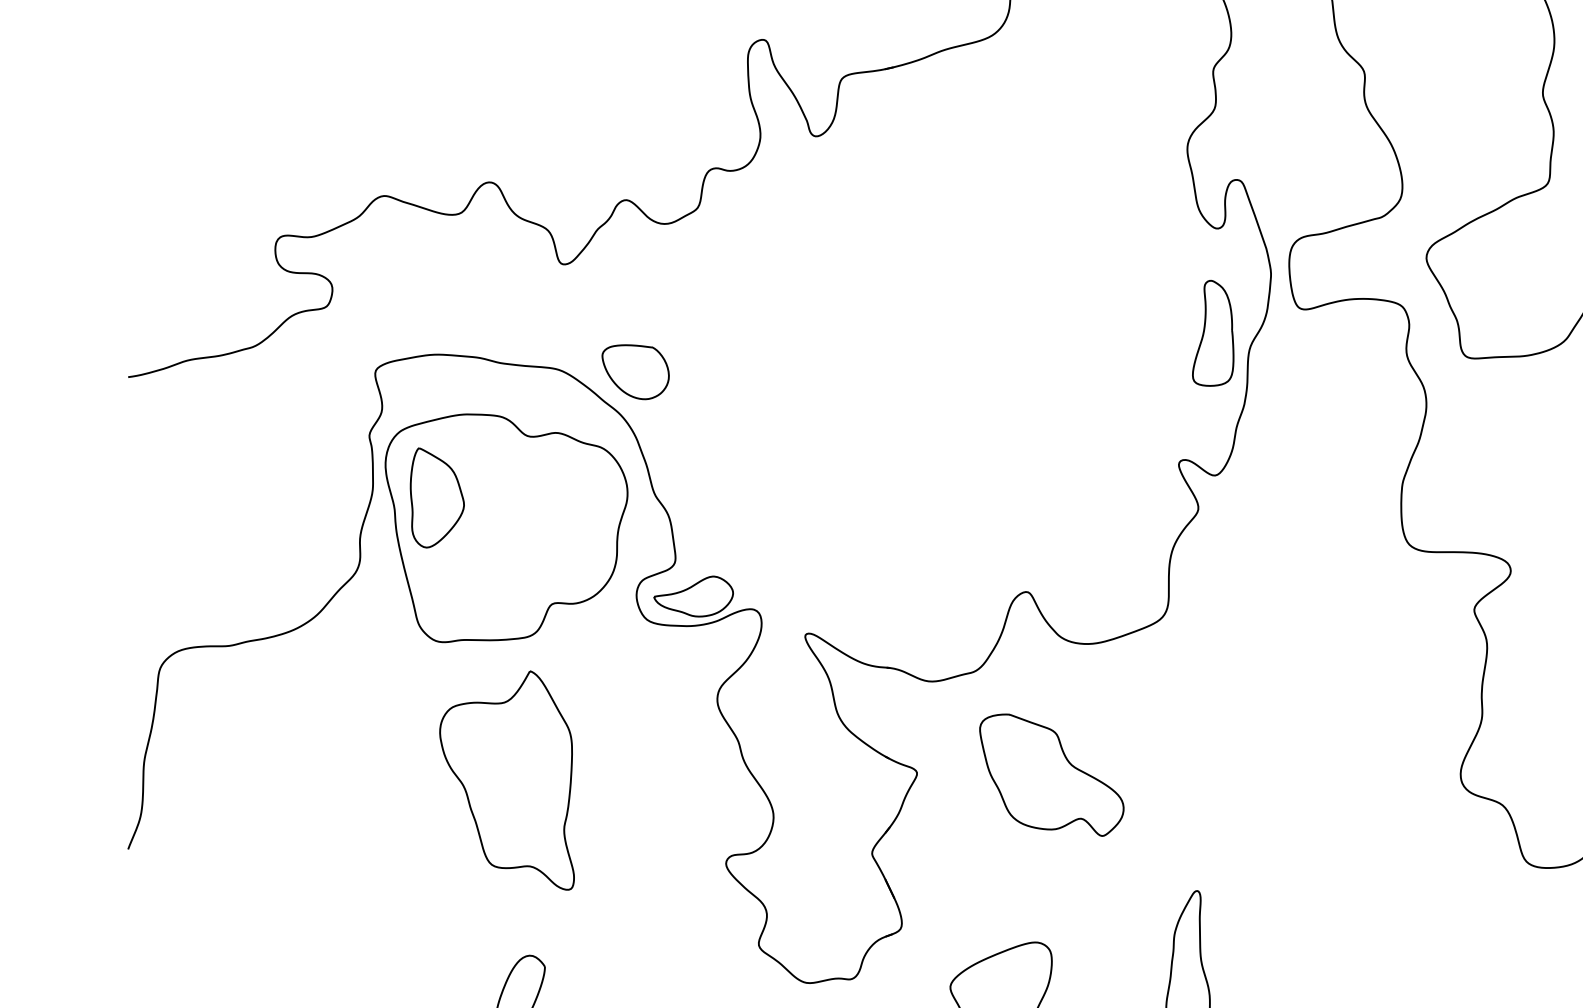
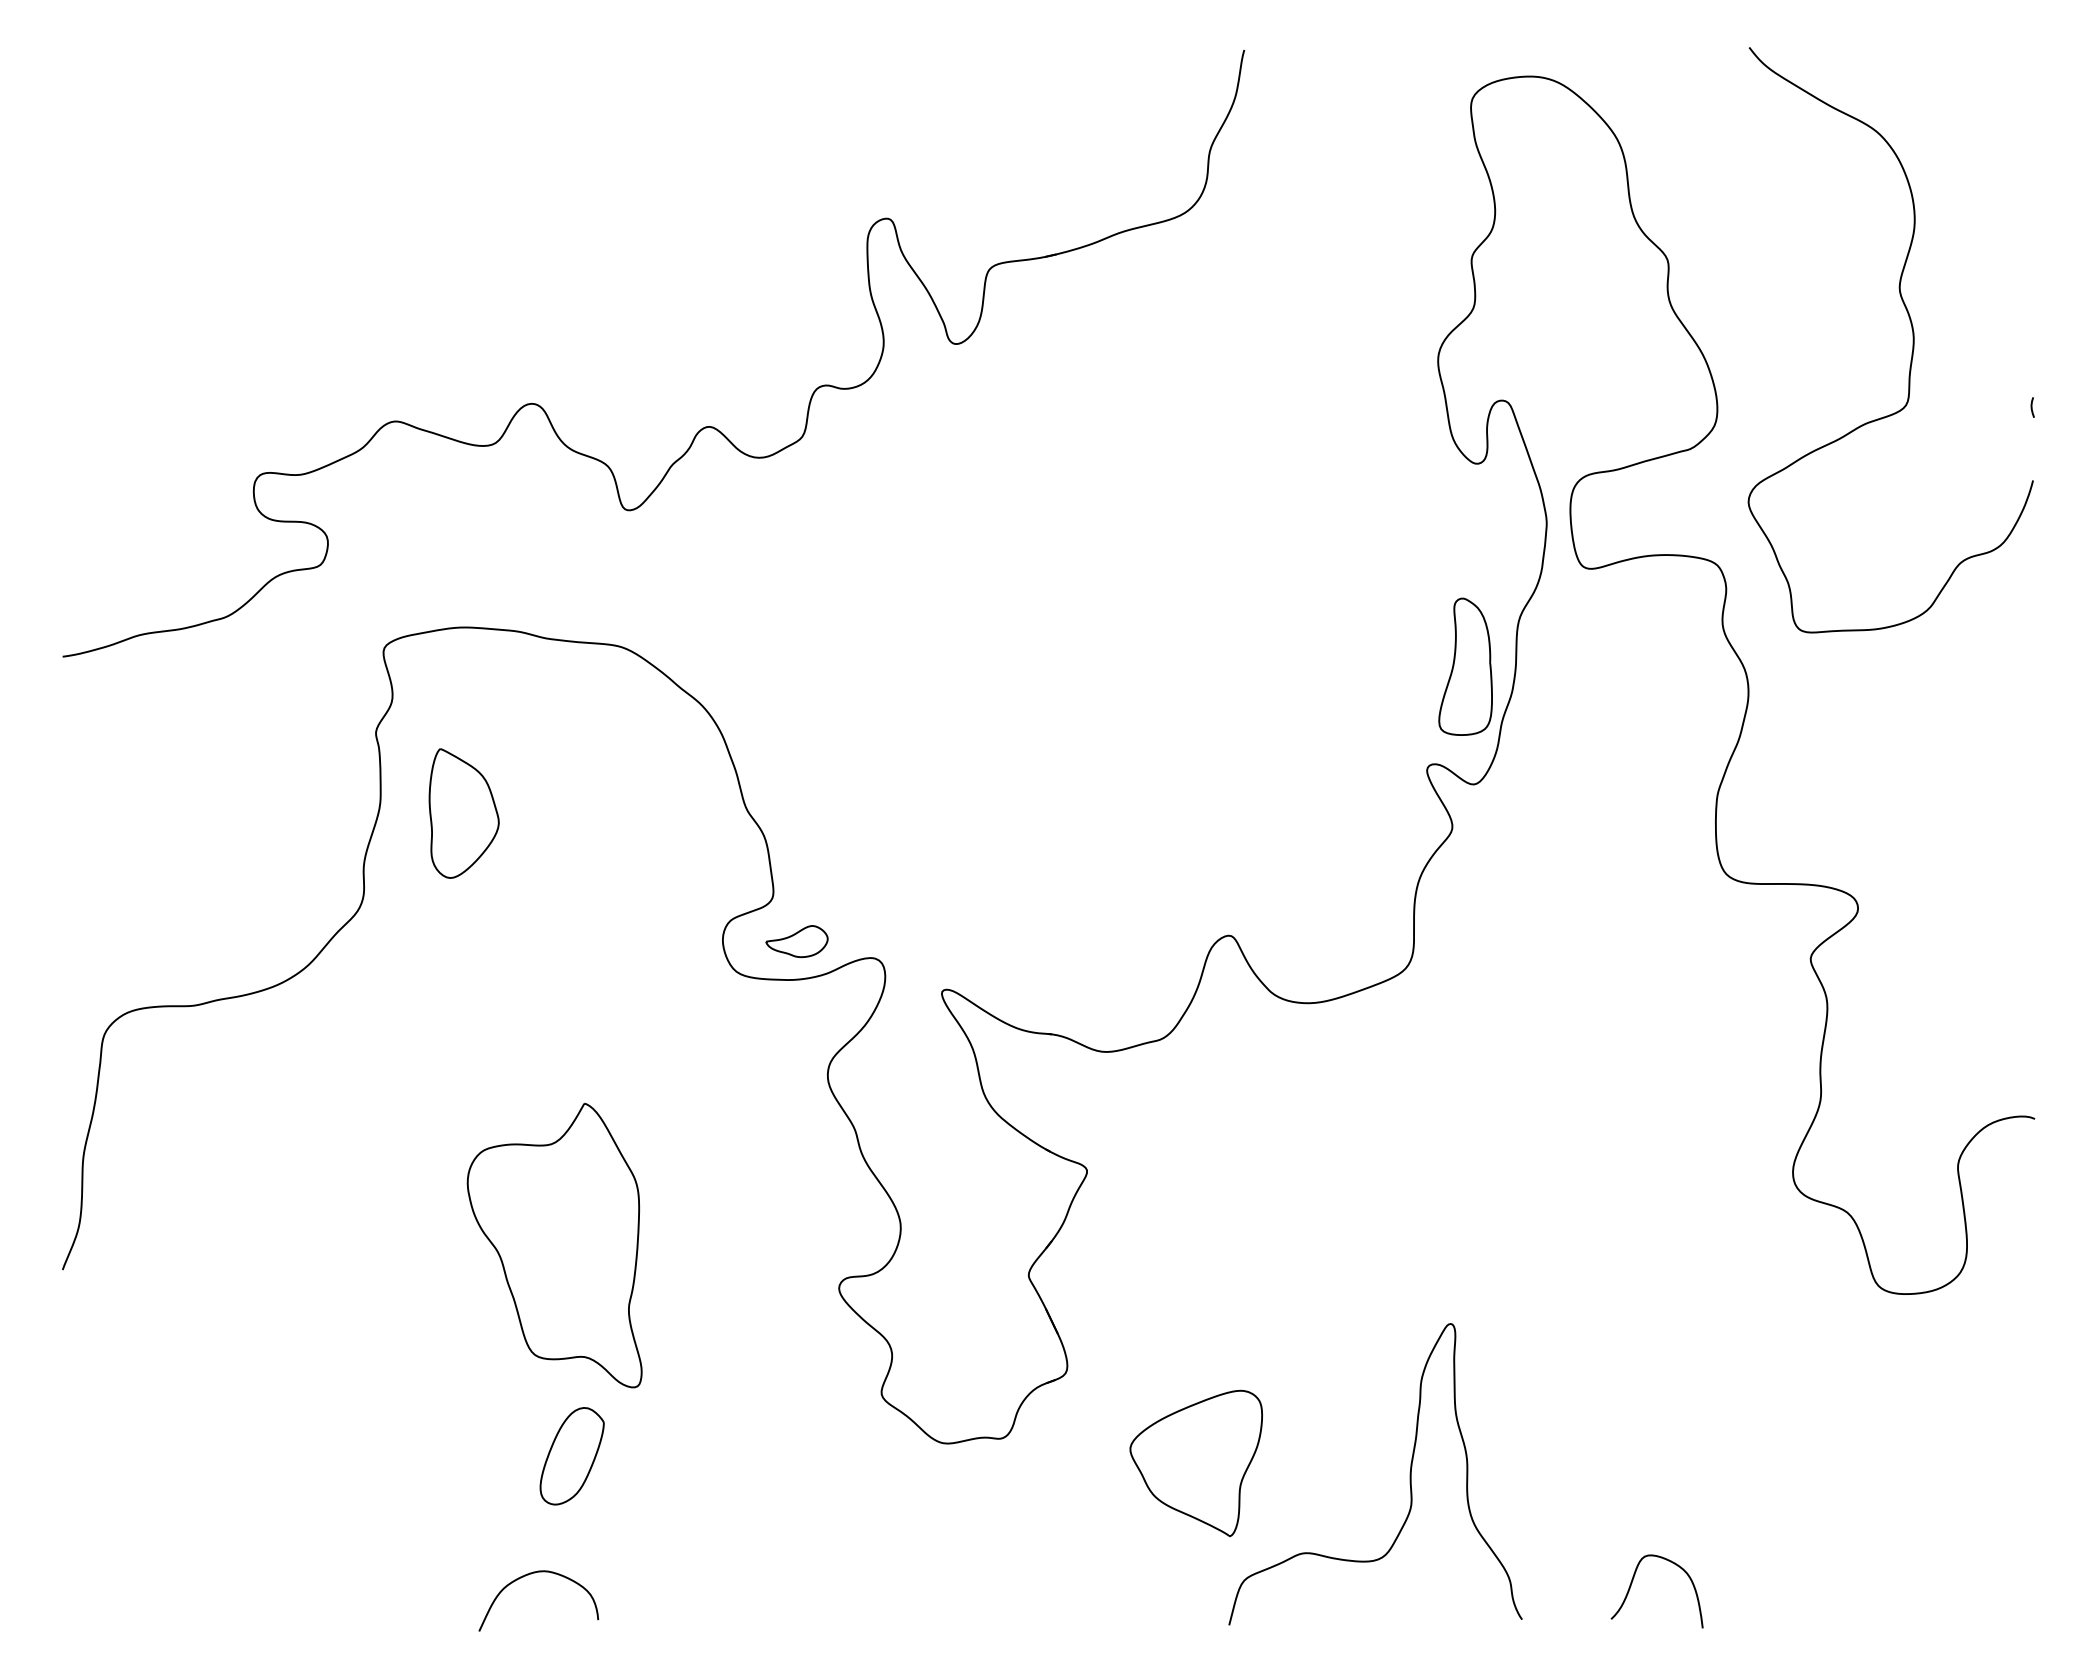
part: (1213, 333) -> (1465, 666), moved
part: (635, 372) -> (721, 650), removed
part: (506, 527) -> (554, 852), removed
part: (693, 596) -> (796, 941), size x0.6
part: (1052, 775) -> (1262, 1173), removed
part: (506, 780) -> (554, 1245), moved

